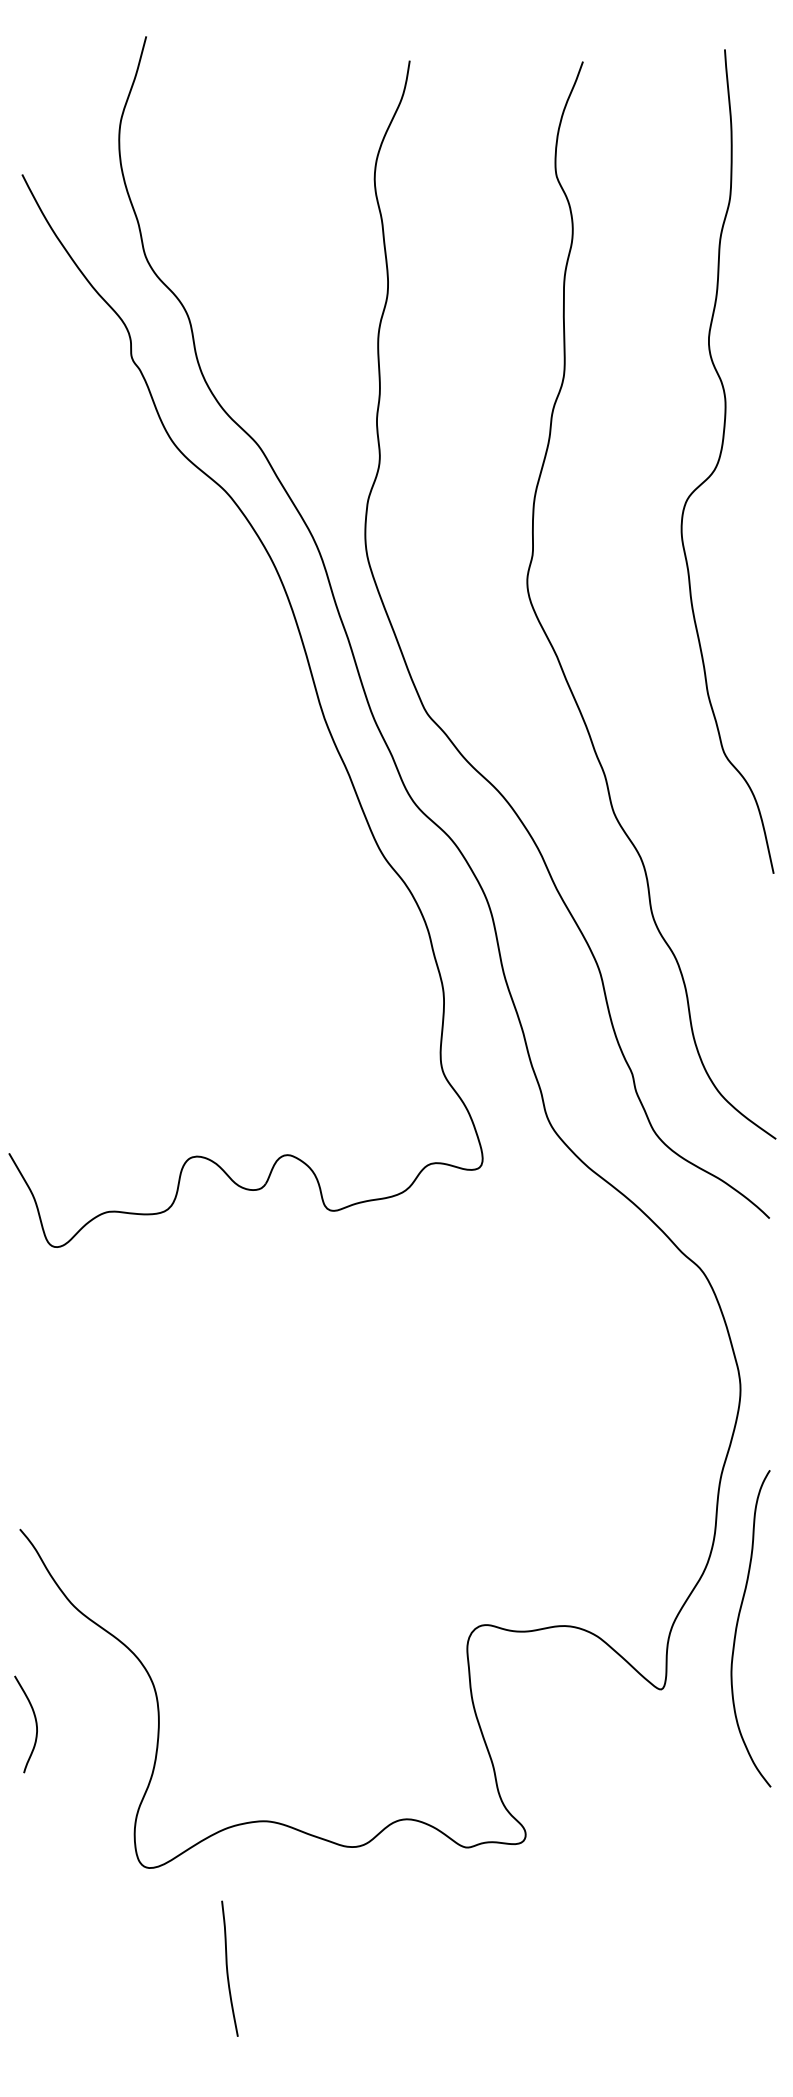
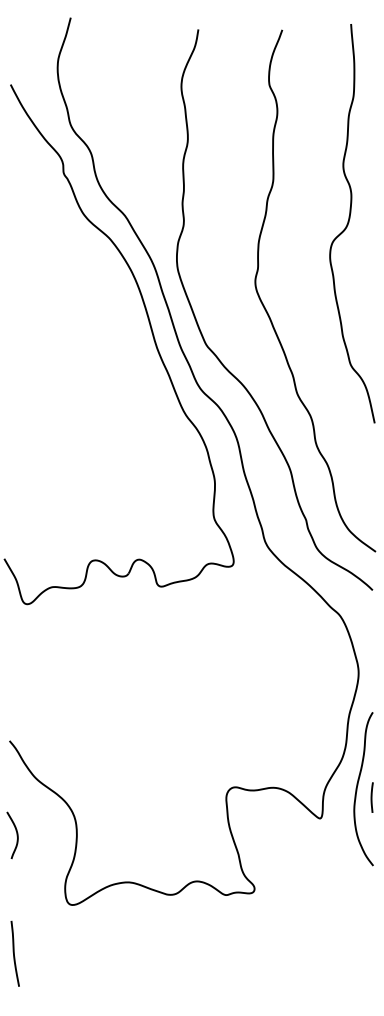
line: (767, 1646) -> (371, 797), added
curve: (228, 1968) -> (14, 953), moved

